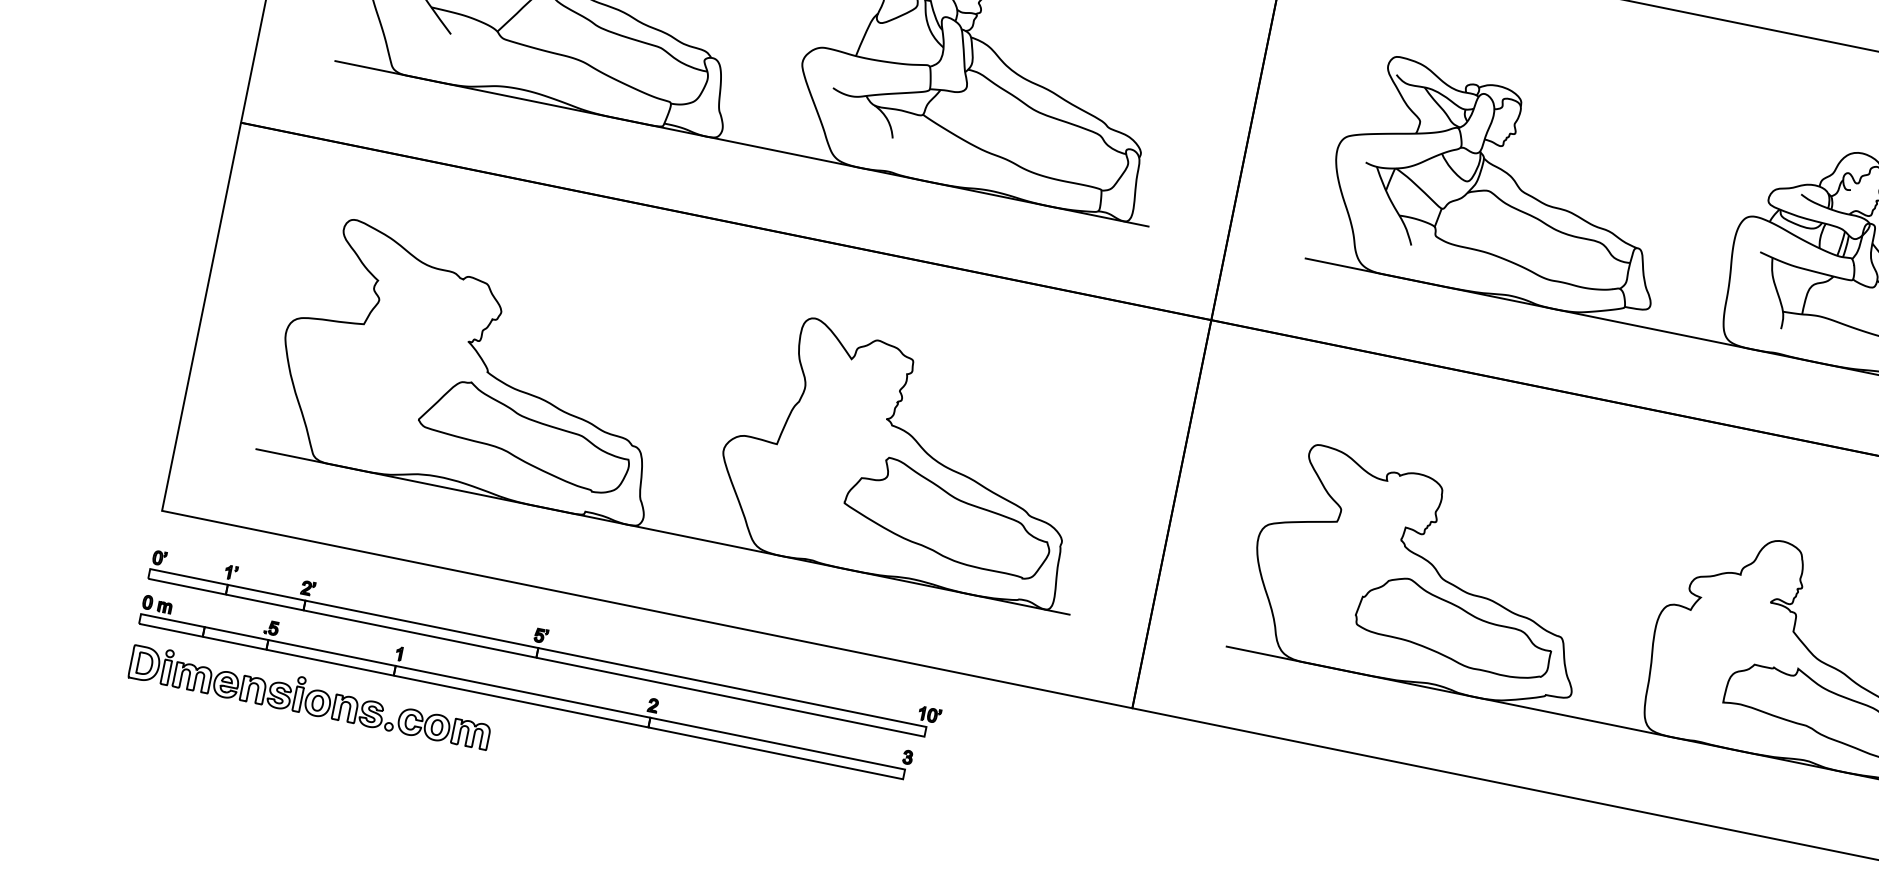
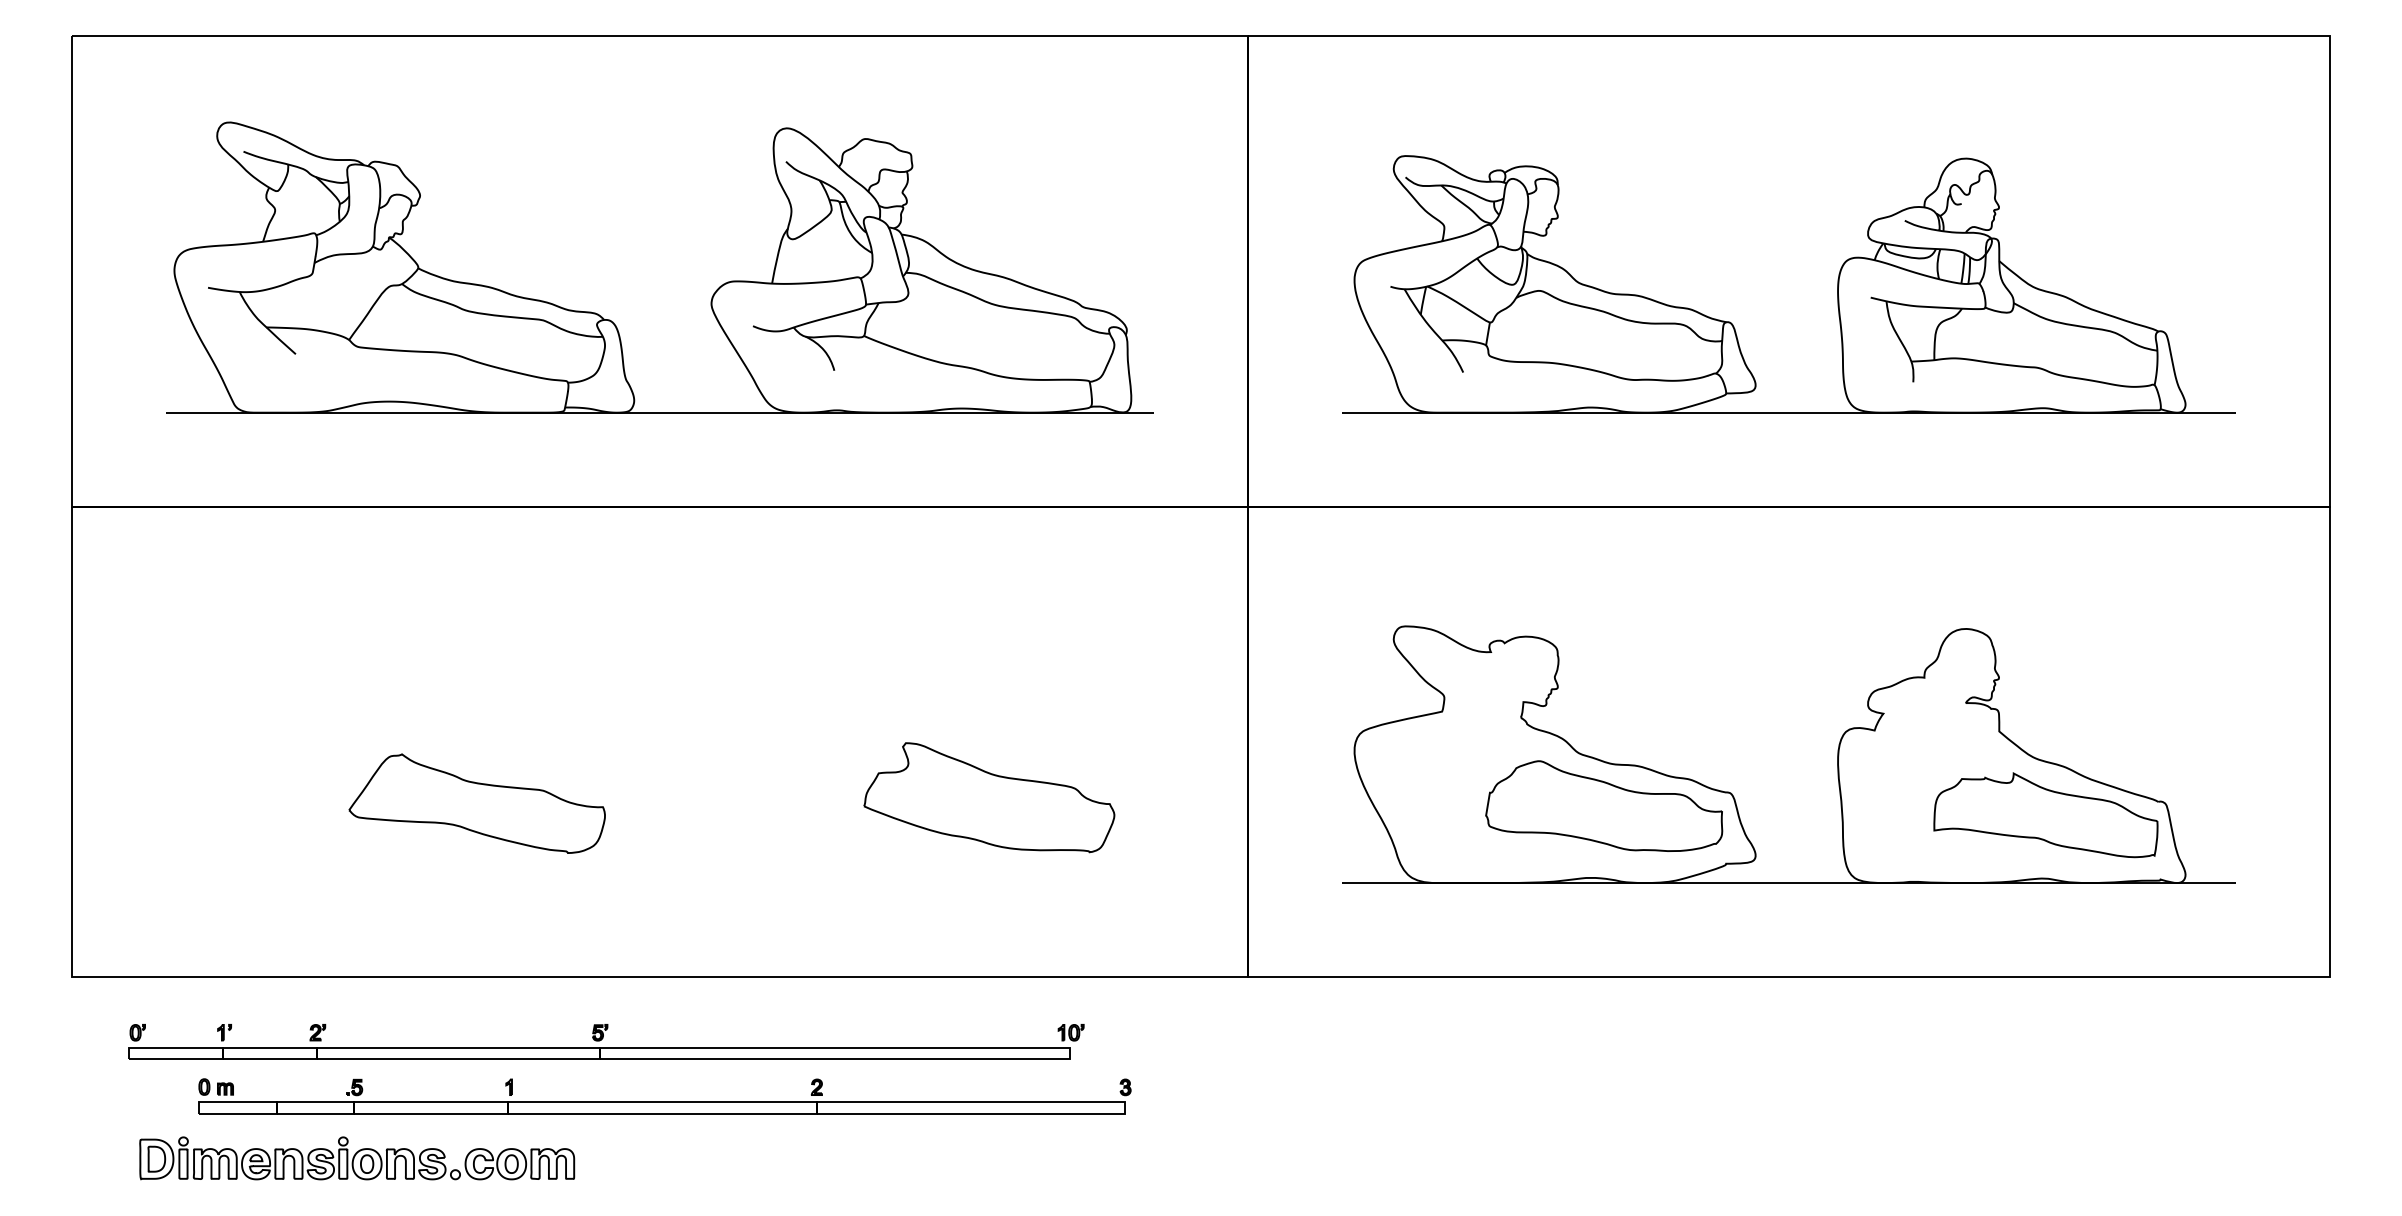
part: (725, 443) -> (712, 765), removed
part: (545, 644) -> (606, 1041), moved
part: (525, 687) -> (664, 1096), moved
part: (310, 697) -> (357, 1158), moved

